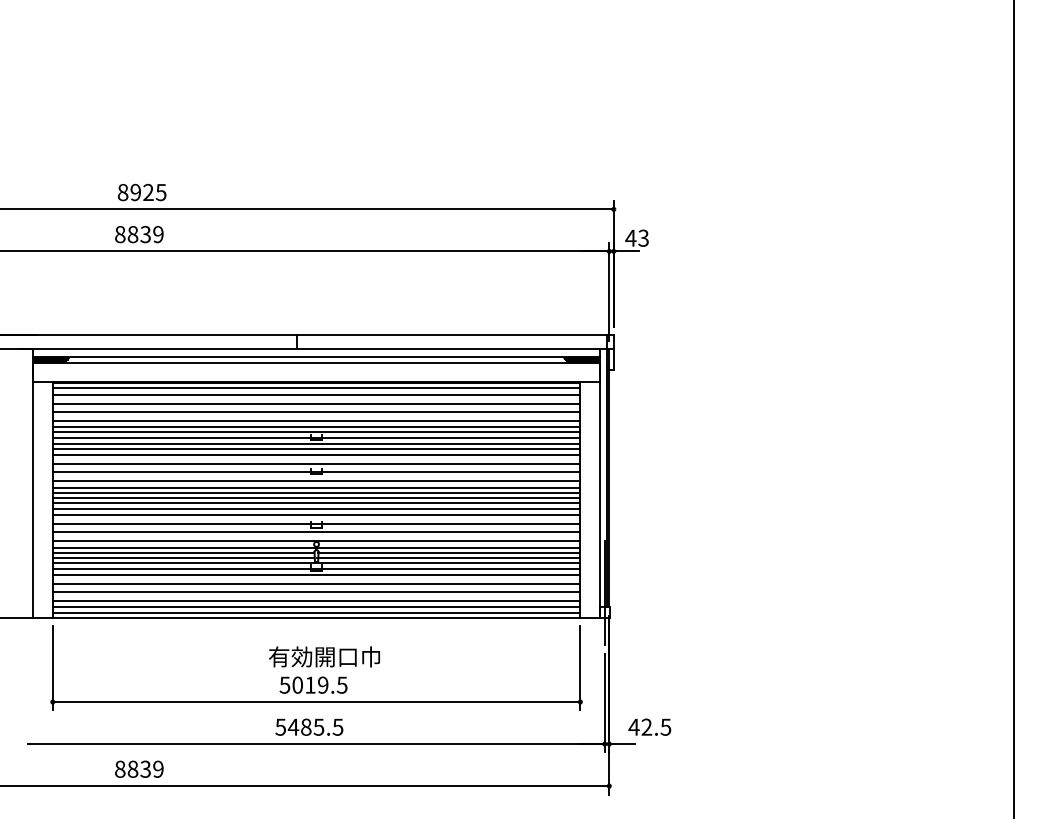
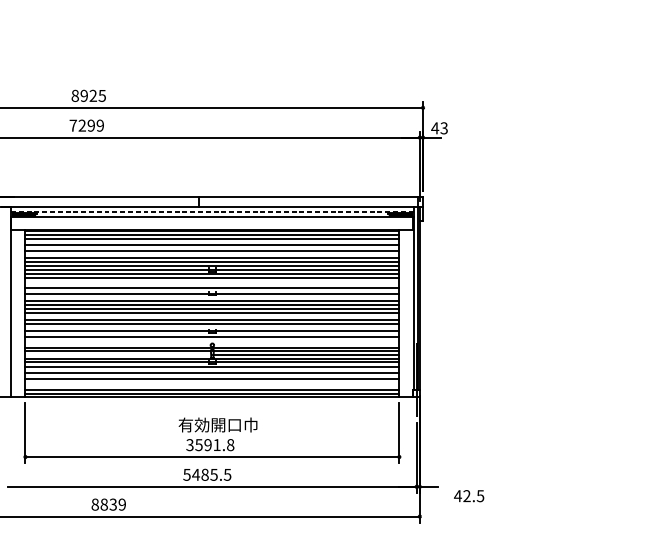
text: (132, 234) -> (81, 125), 8839 -> 7299
line: (316, 356) -> (212, 212), solid -> dashed
line: (316, 455) -> (212, 282), removed
line: (316, 503) -> (212, 316), removed
line: (316, 541) -> (212, 343), removed
line: (182, 558) -> (117, 355), removed
line: (316, 601) -> (212, 385), removed
text: (313, 684) -> (210, 444), 5019.5 -> 3591.8
text: (649, 726) -> (468, 495), moved
text: (139, 768) -> (108, 504), moved

